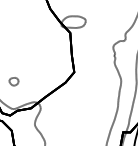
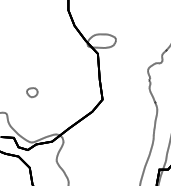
part: (14, 81) -> (32, 92), moved

